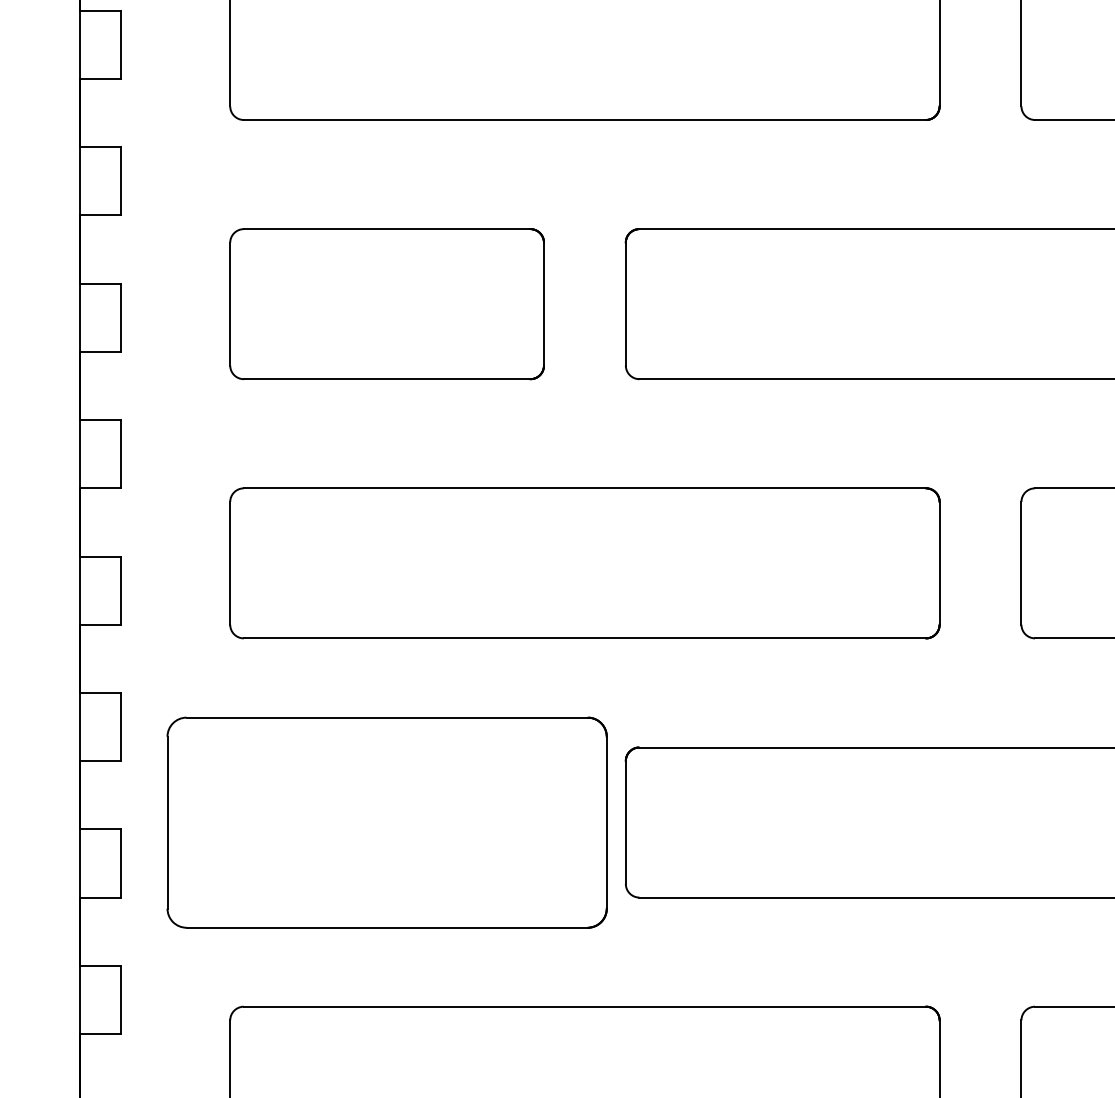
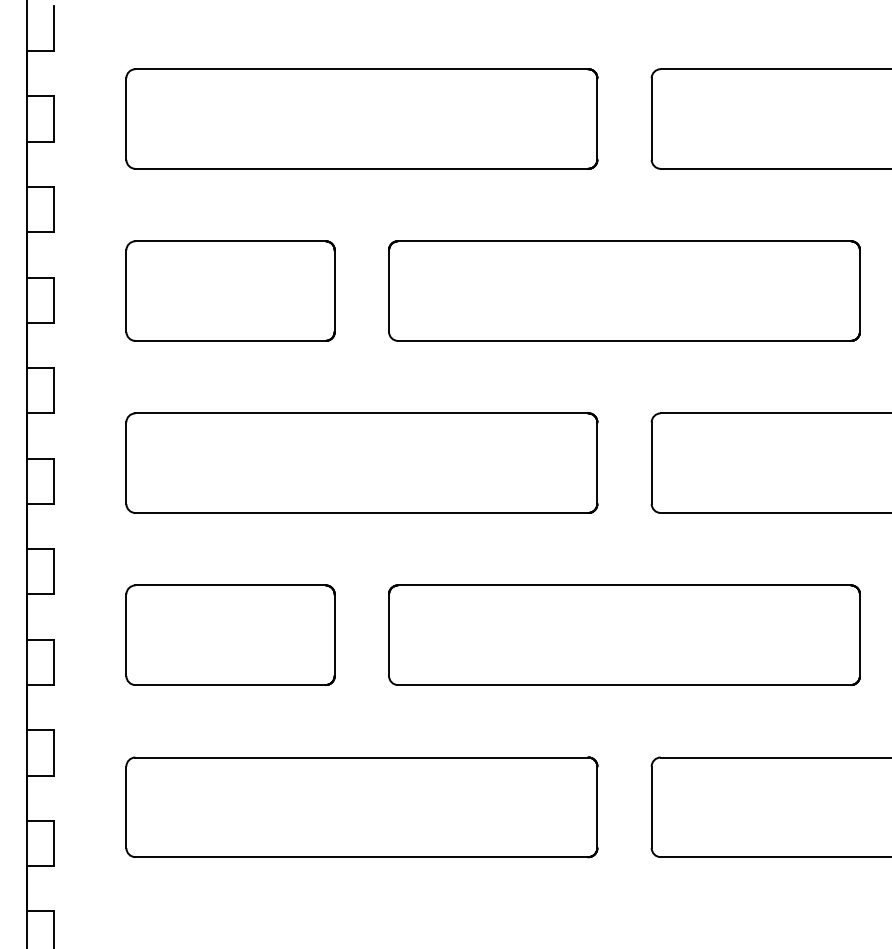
part: (387, 821) -> (230, 634), size x0.71

